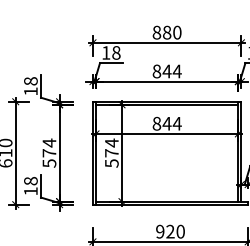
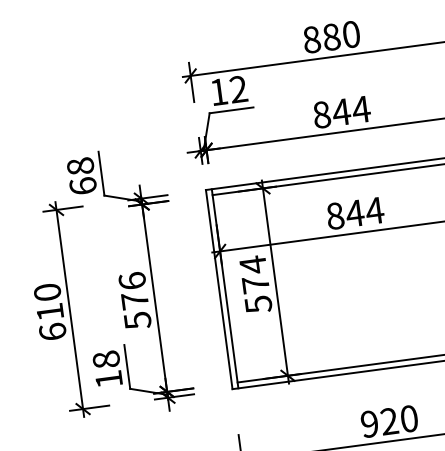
text: (116, 52) -> (238, 88), 18 -> 12
text: (30, 91) -> (82, 186), 18 -> 68
text: (49, 142) -> (132, 280), 574 -> 576

